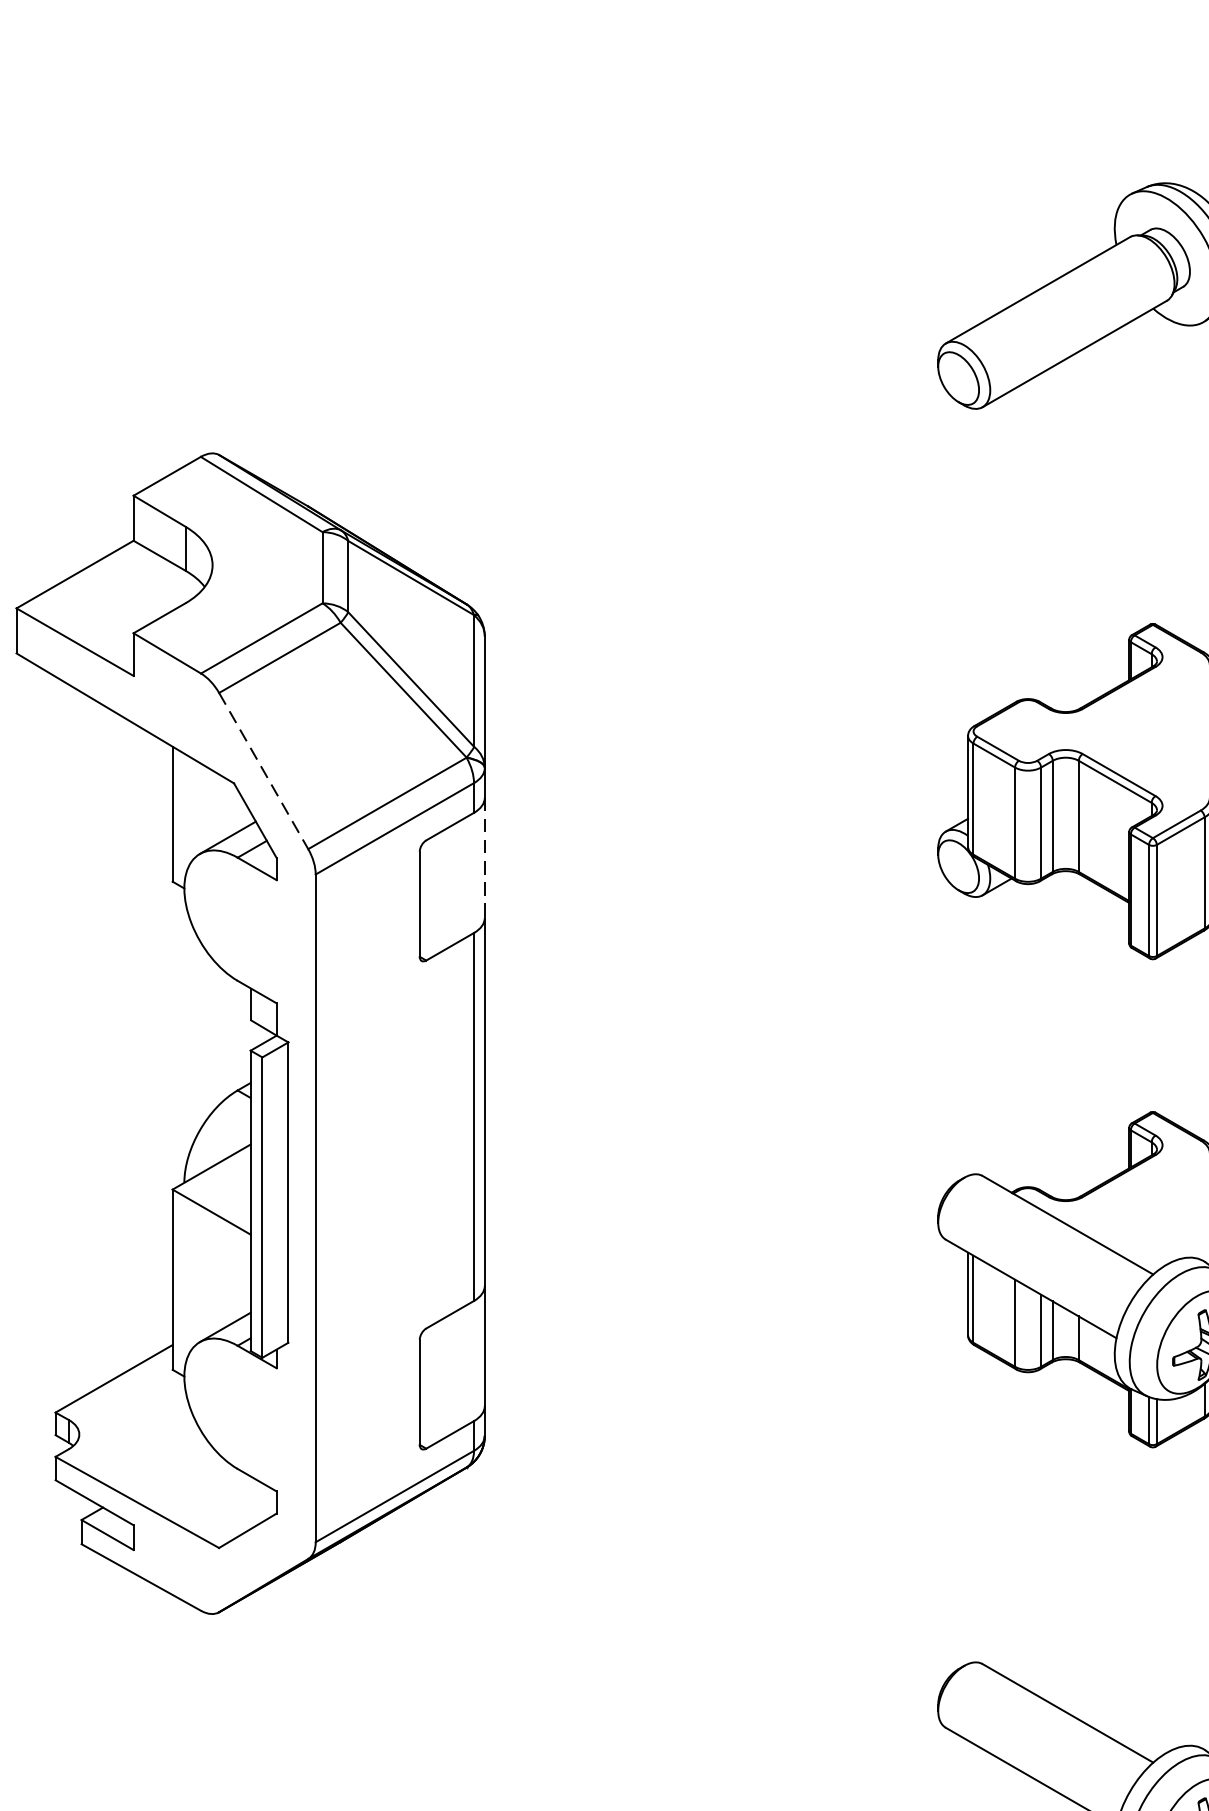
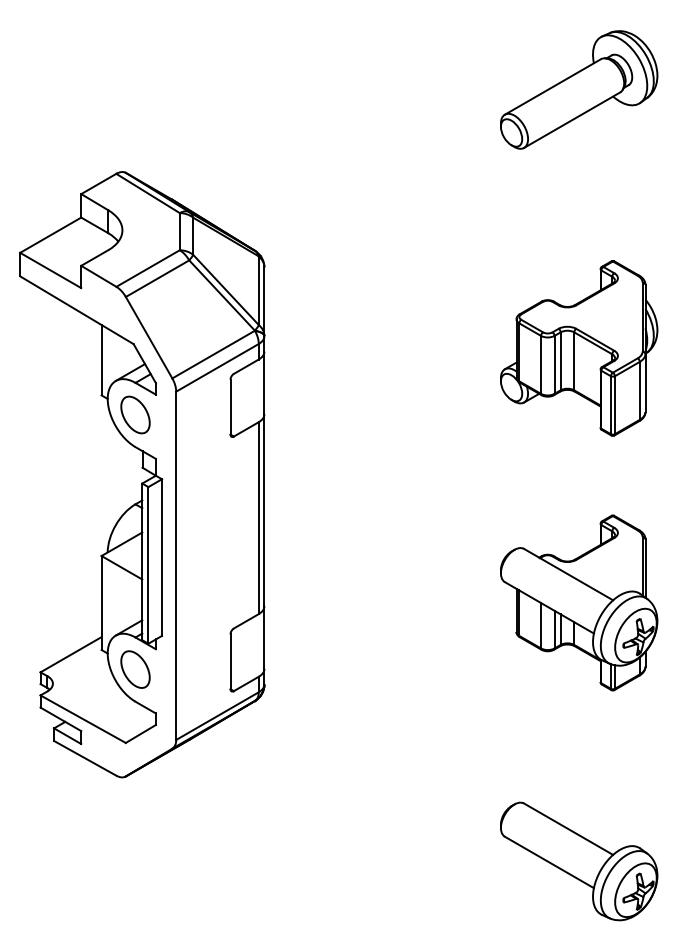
line: (264, 770) -> (149, 337), dashed -> solid
line: (484, 858) -> (264, 383), dashed -> solid
part: (237, 918) -> (135, 414), added
part: (237, 1407) -> (135, 669), added

